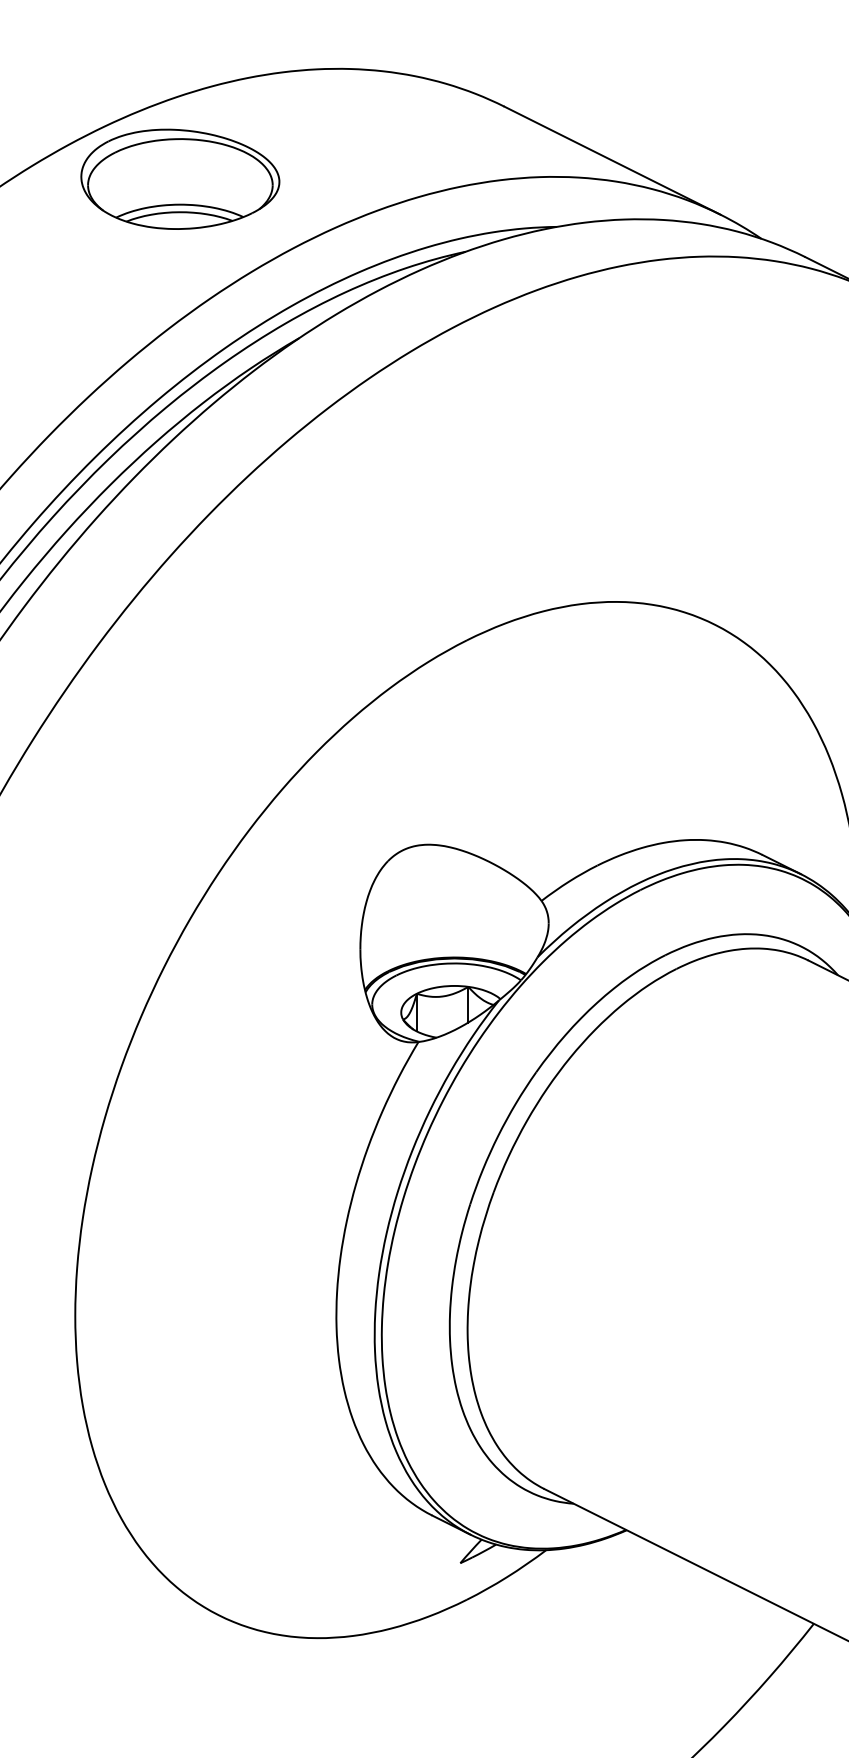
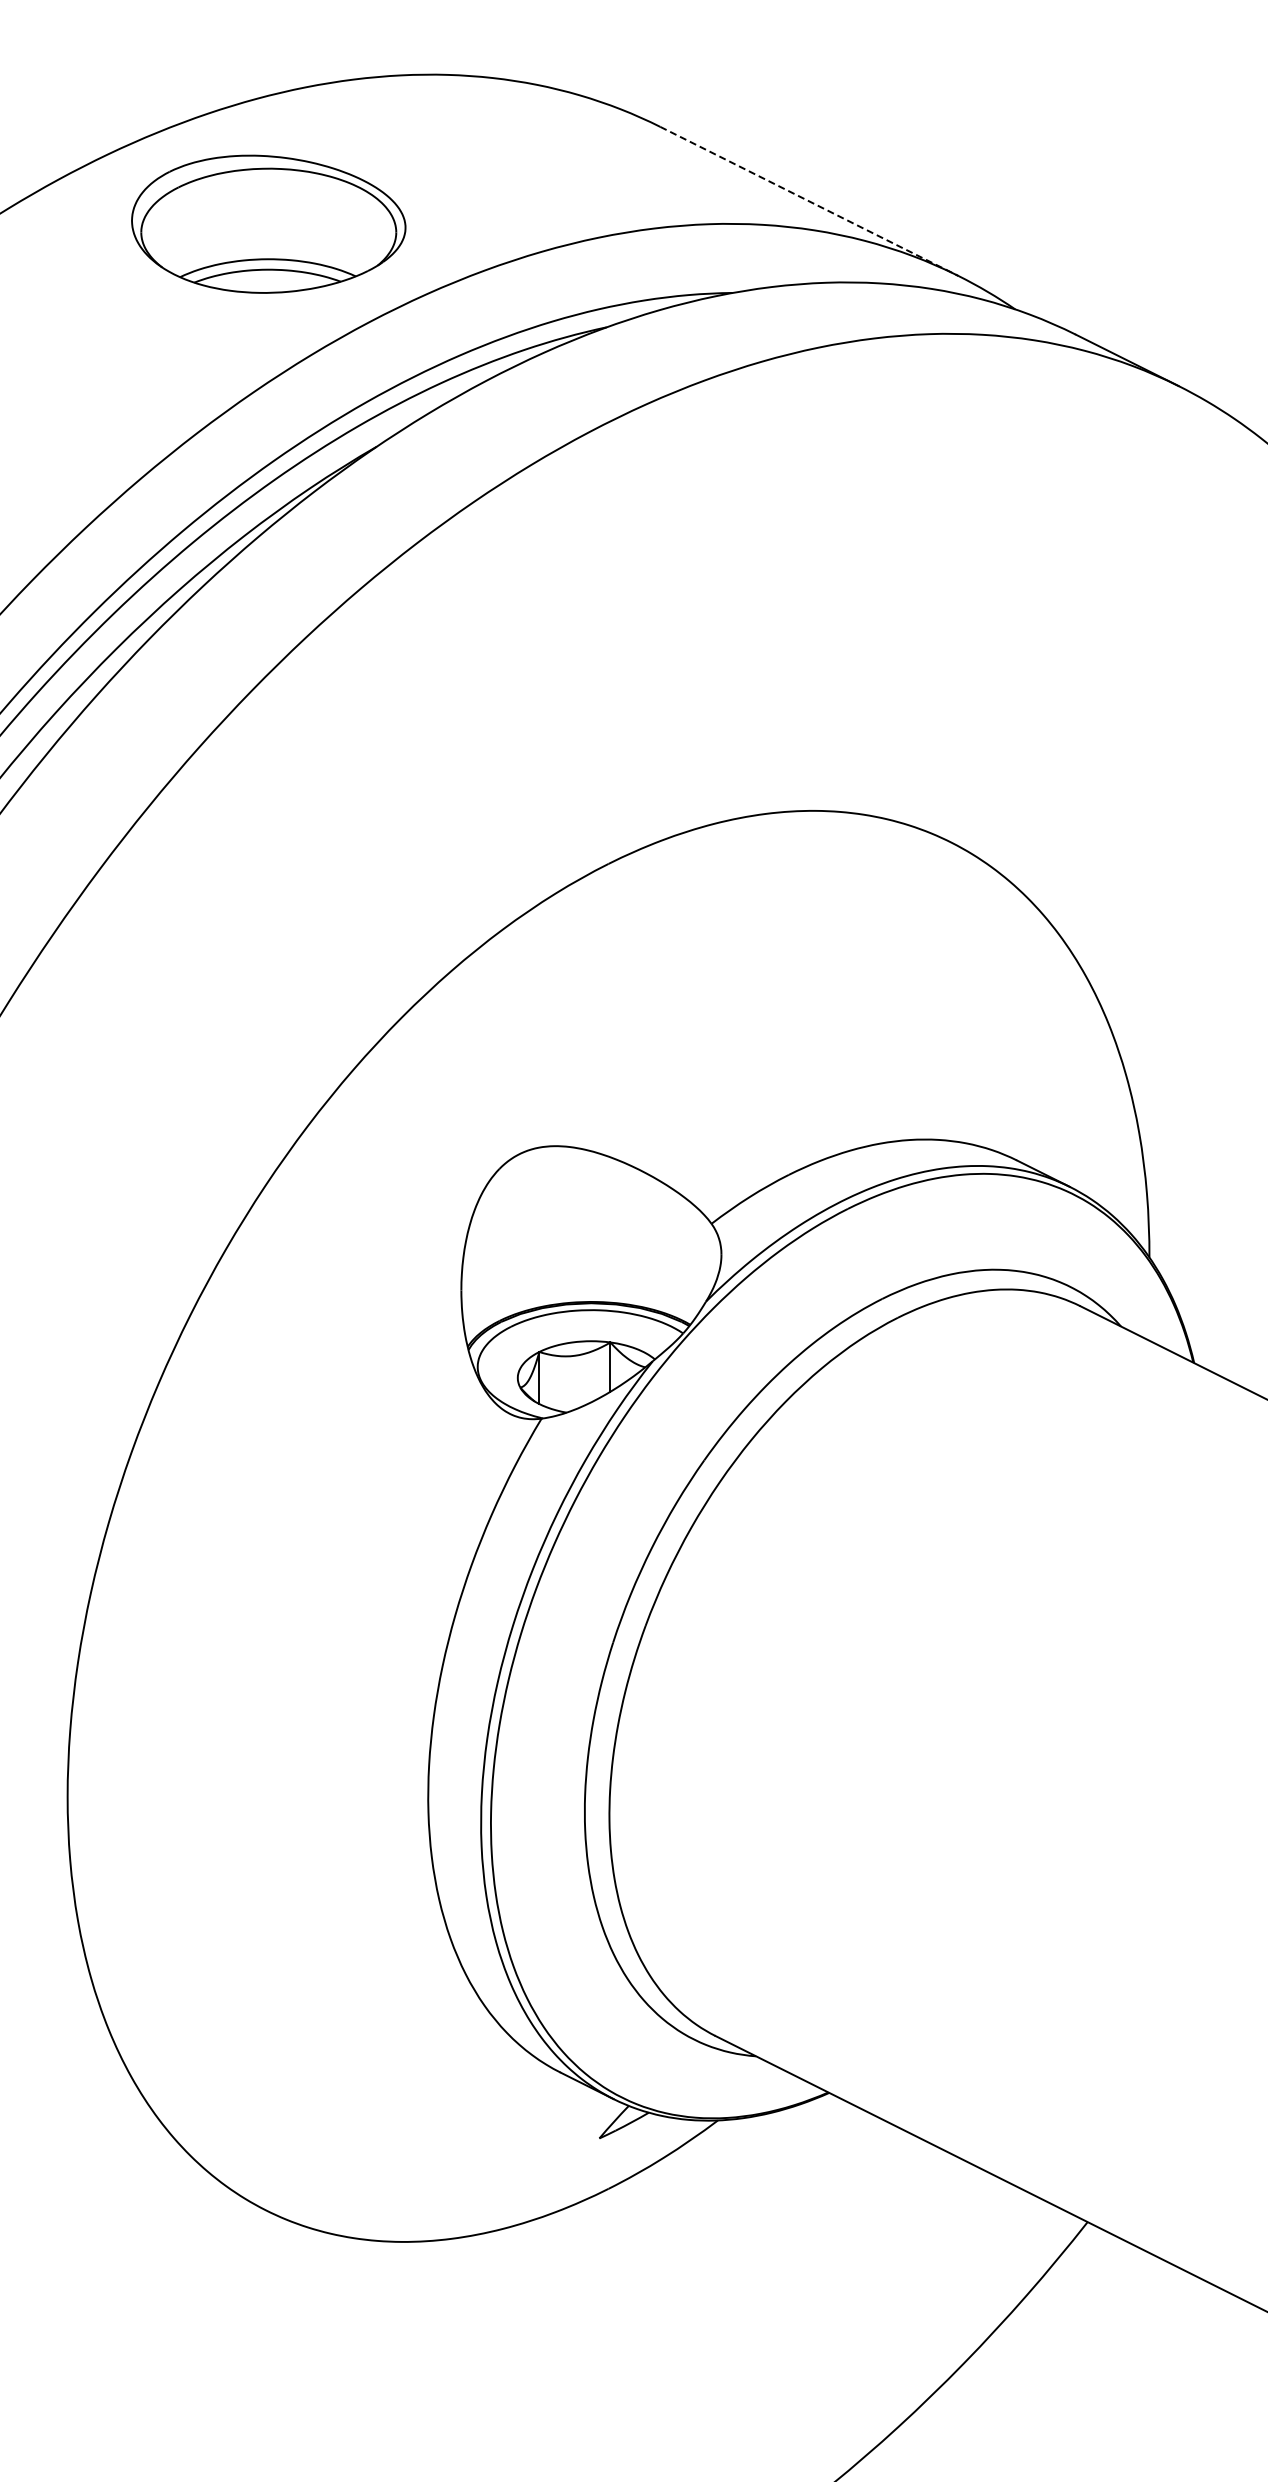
line: (612, 160) -> (809, 201), solid -> dashed
part: (180, 178) -> (268, 223), moved

